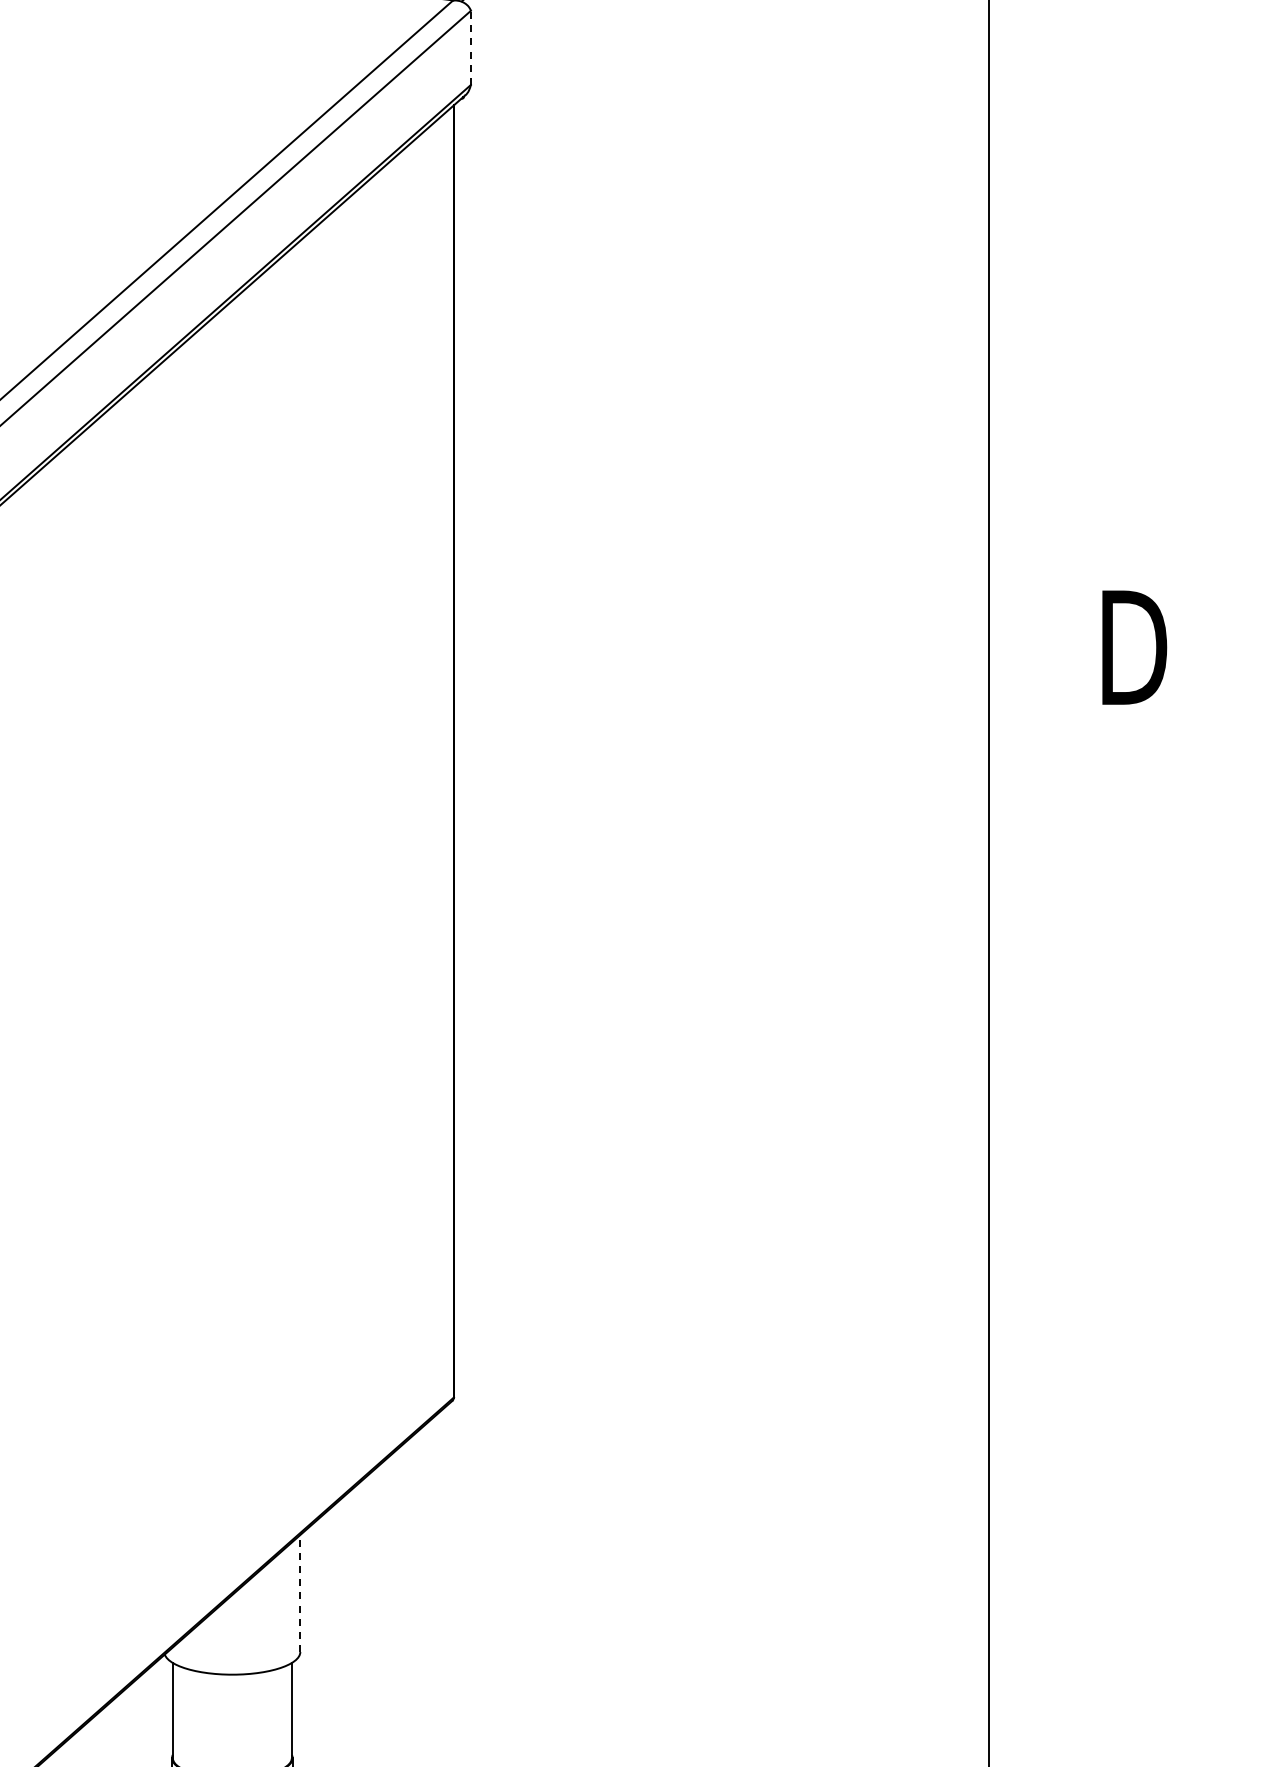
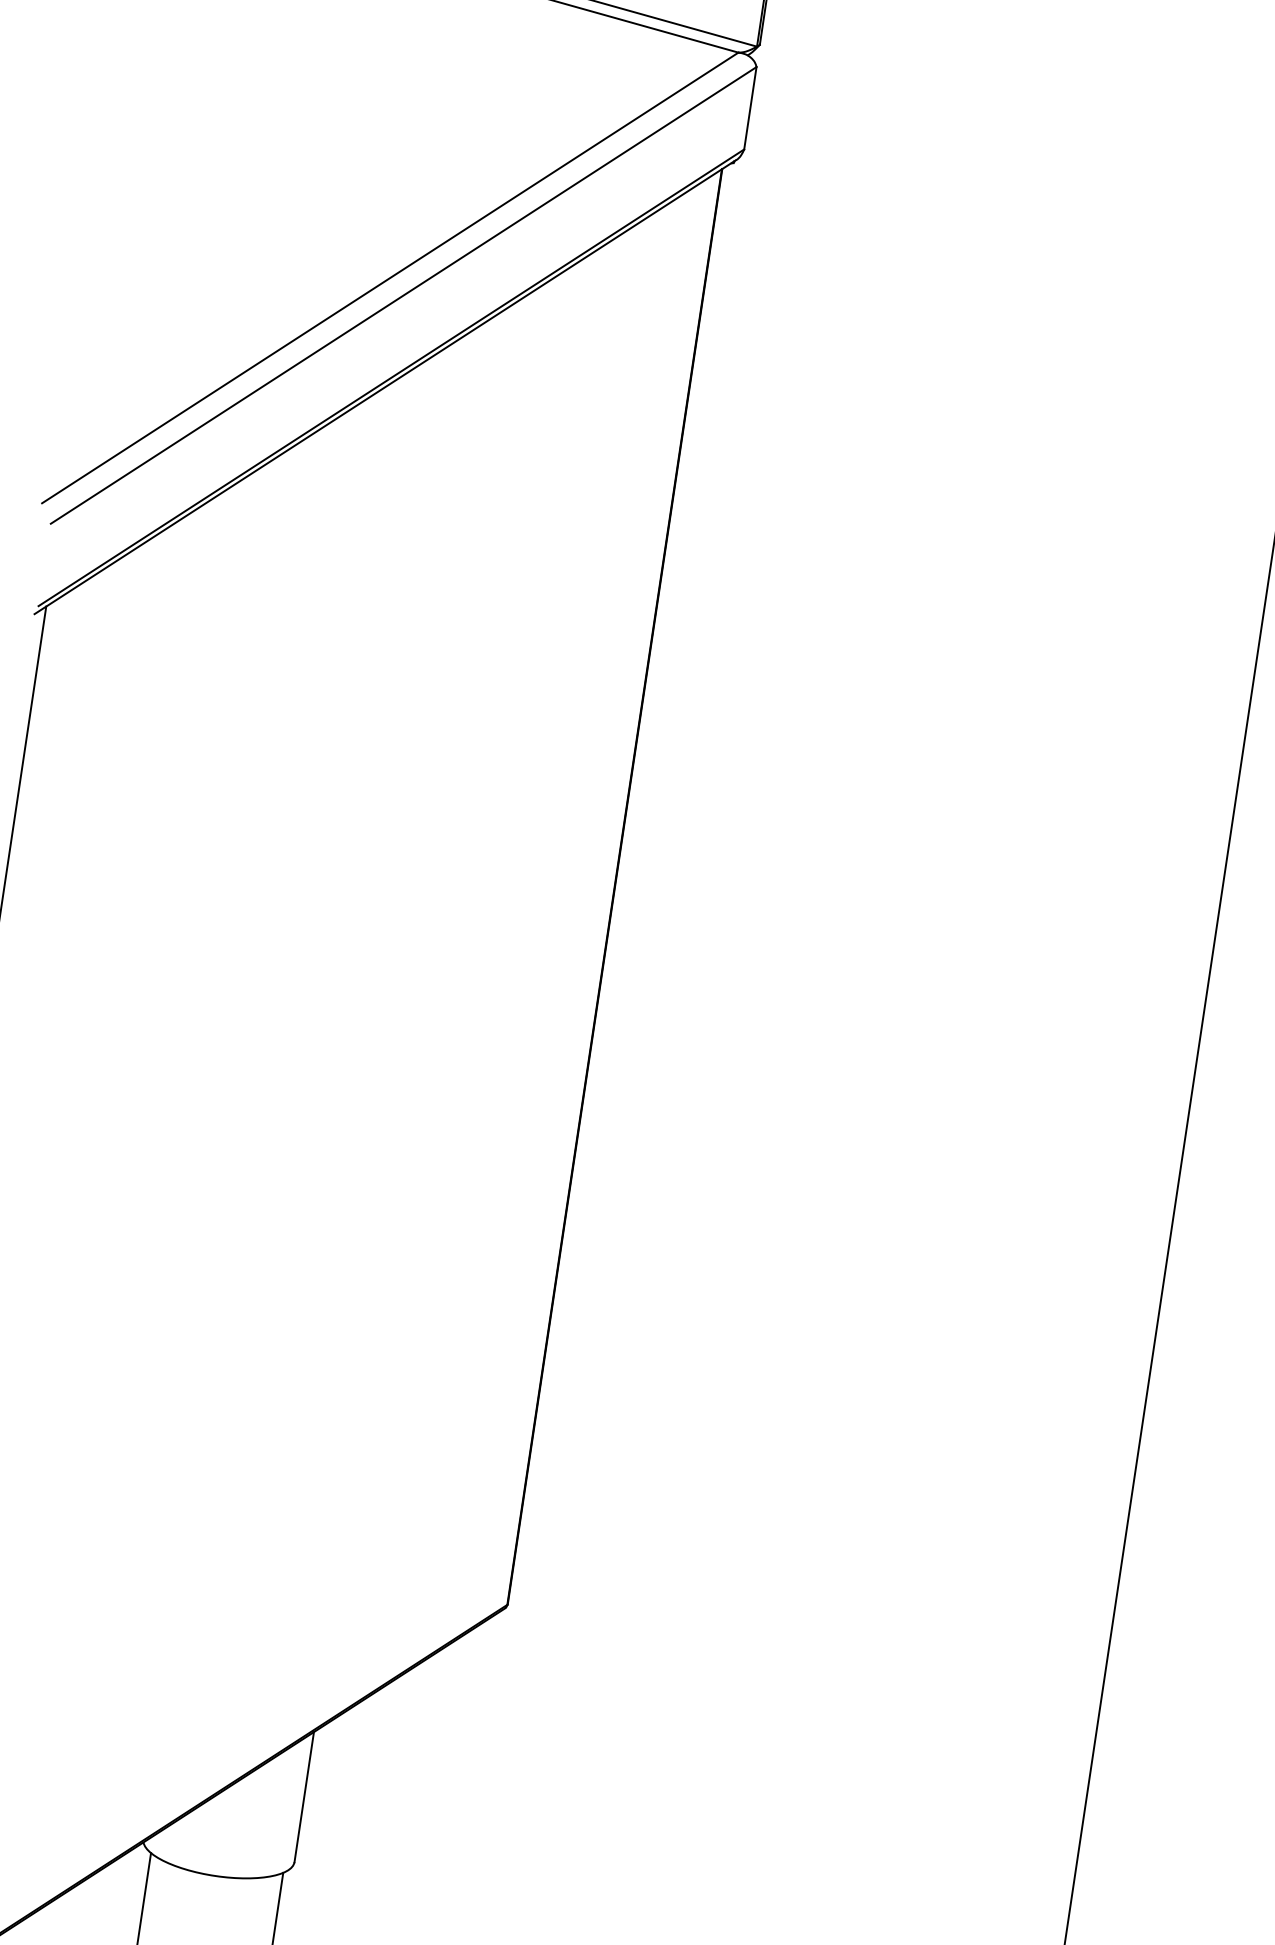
line: (470, 47) -> (749, 107), dashed -> solid
line: (300, 1593) -> (304, 1797), dashed -> solid

